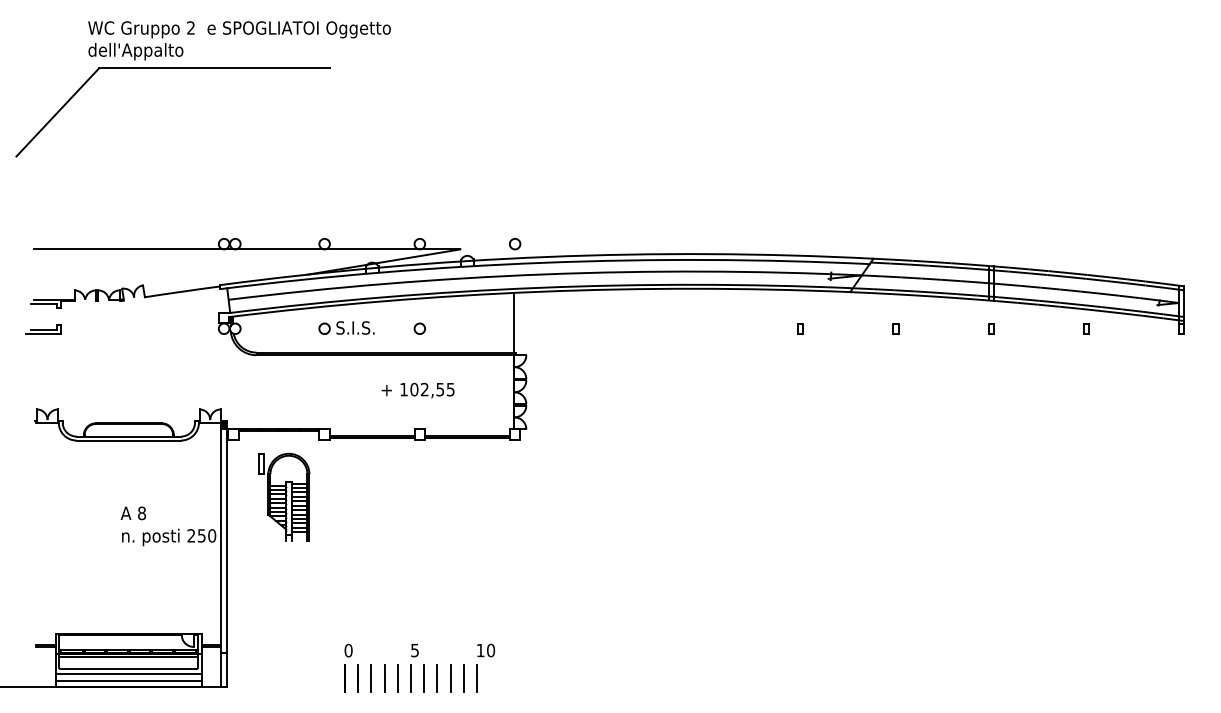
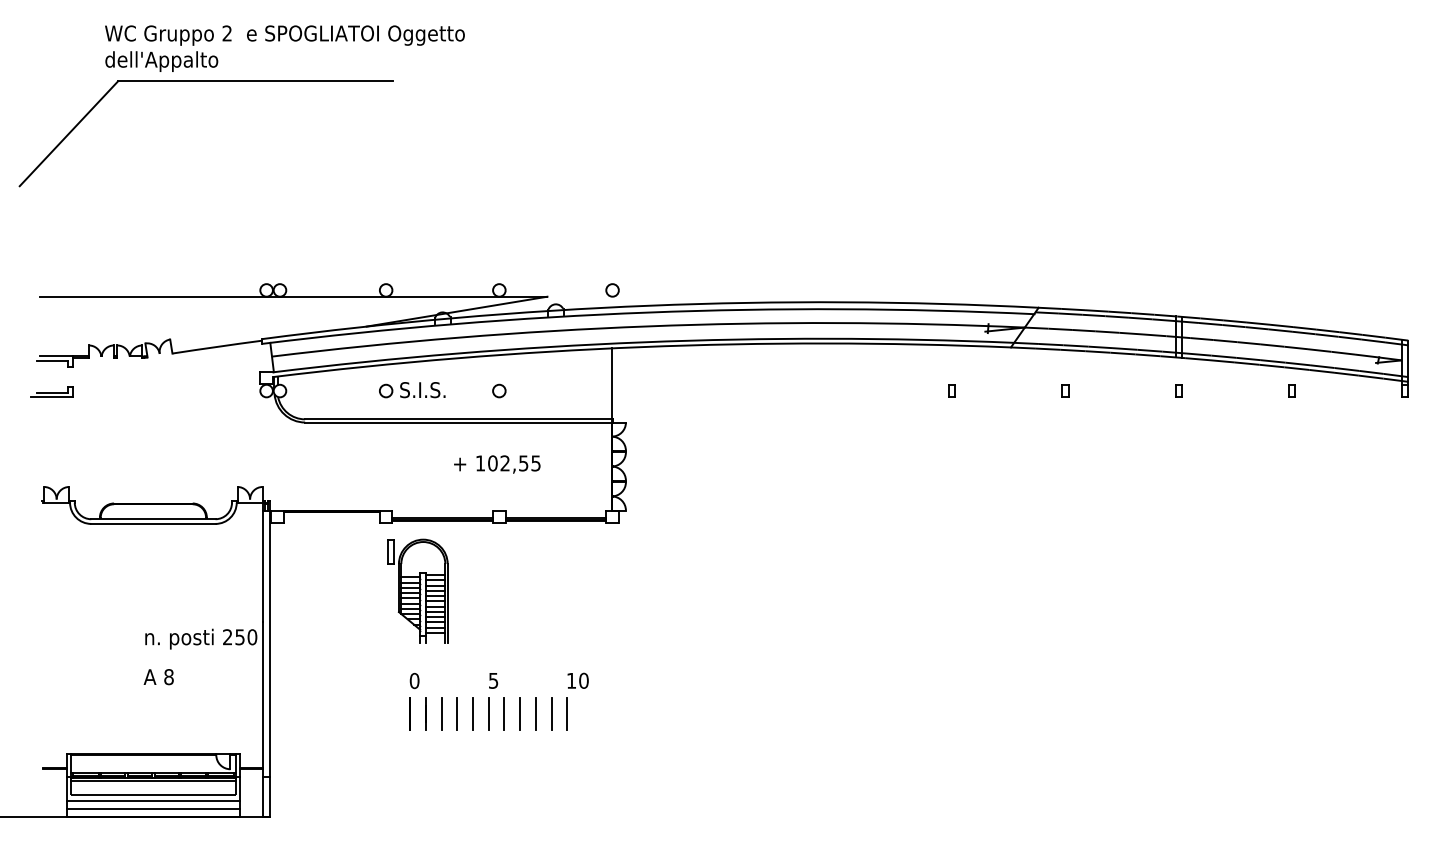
part: (284, 496) -> (418, 590), moved
text: (132, 513) -> (157, 677), moved
part: (419, 667) -> (498, 701), moved

